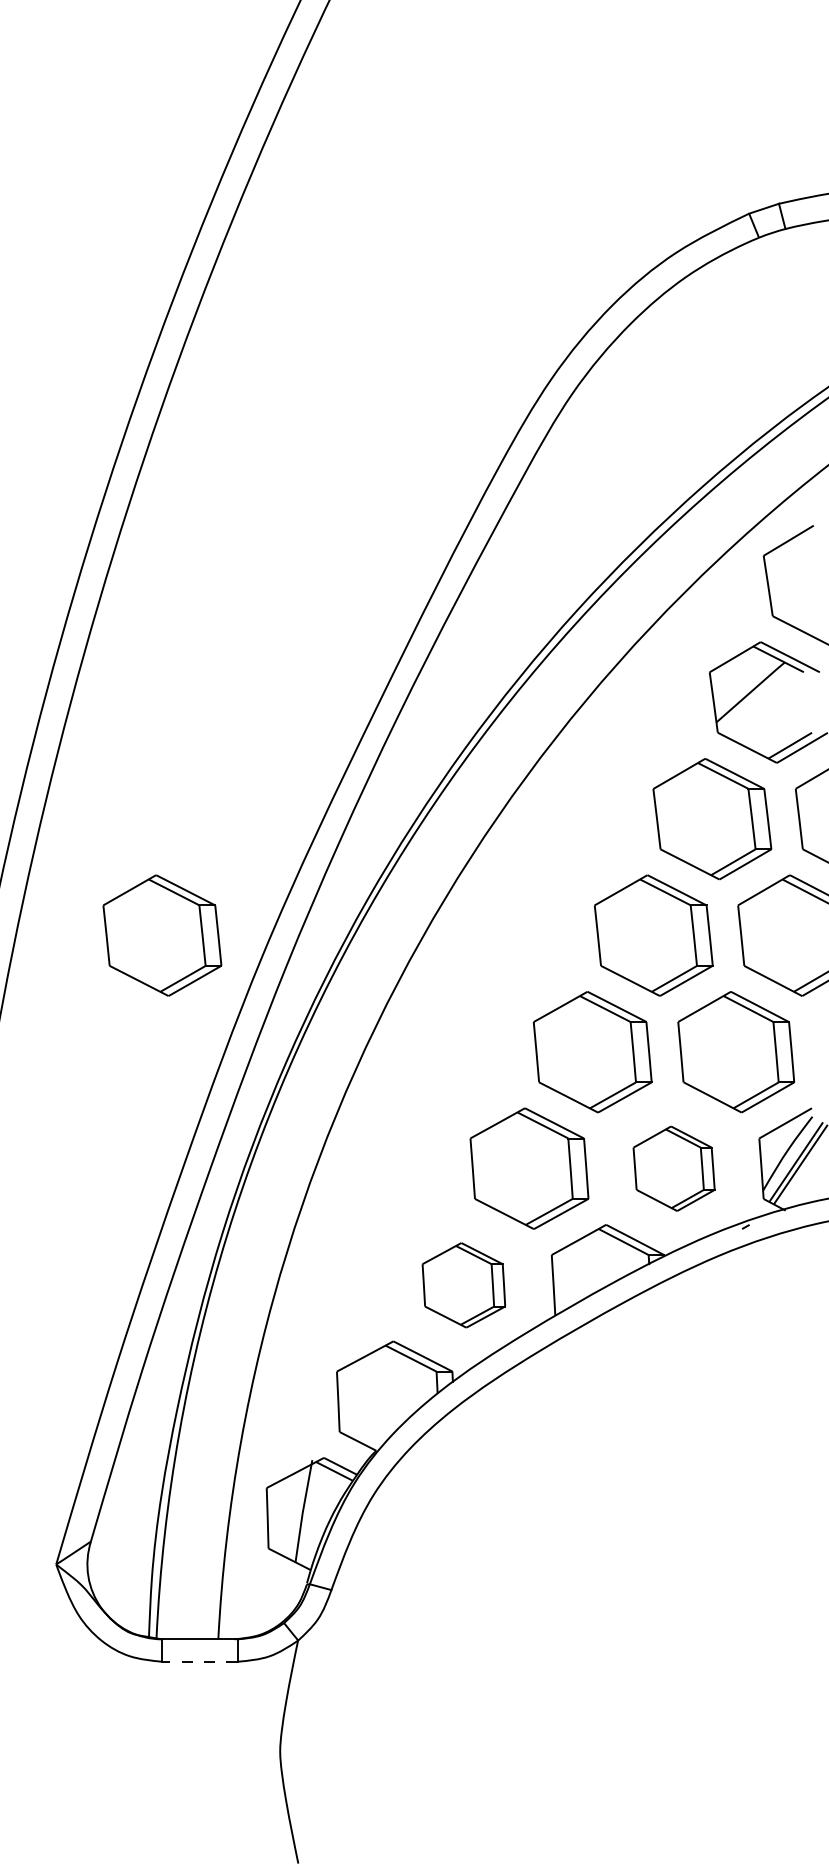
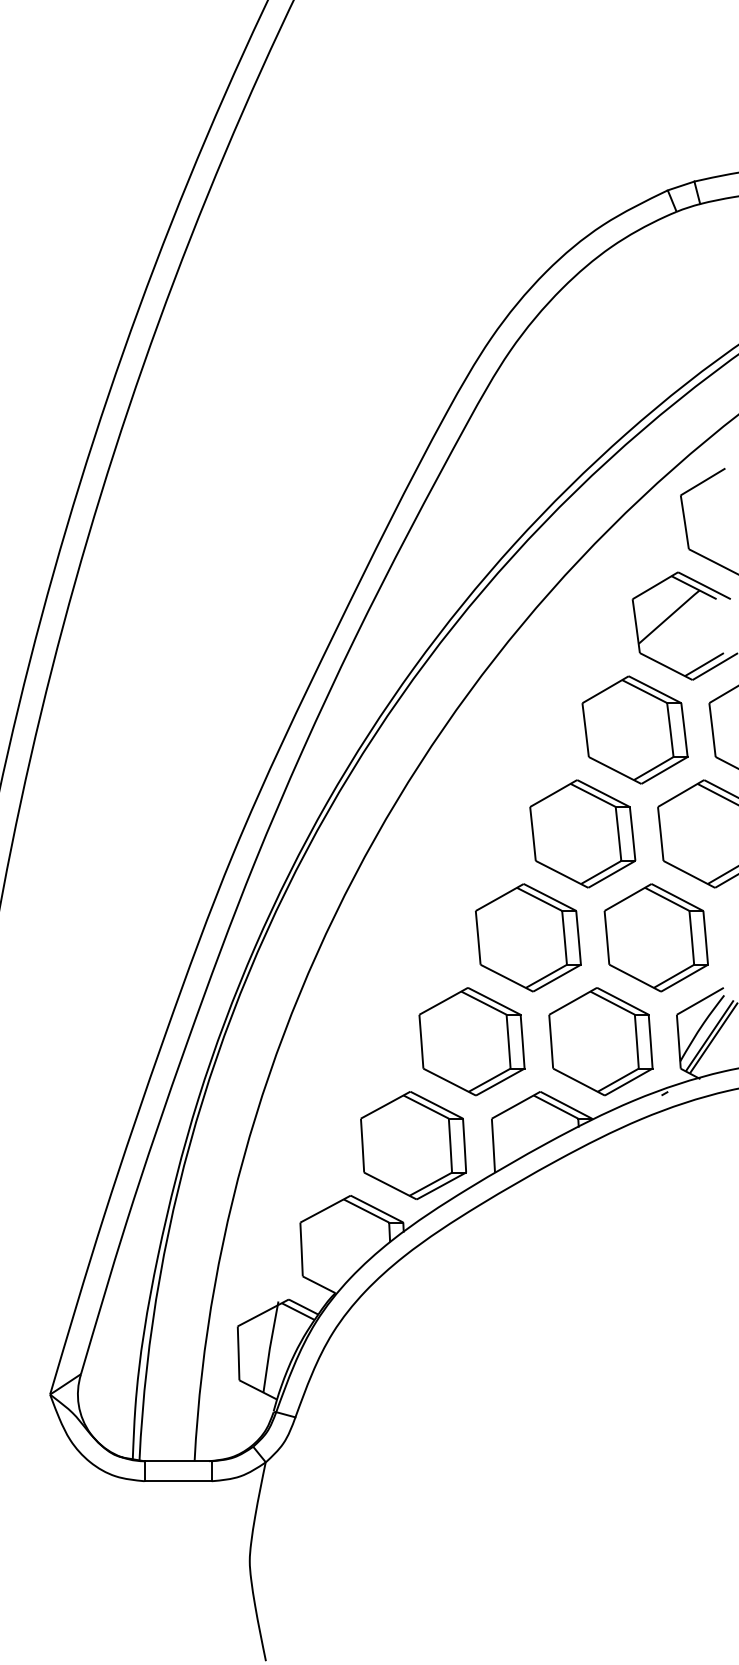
part: (162, 935) -> (144, 833), removed
part: (673, 1168) -> (600, 1041), size x1.43
part: (463, 1285) -> (413, 1145), size x1.43
line: (200, 1662) -> (178, 1481), dashed -> solid

